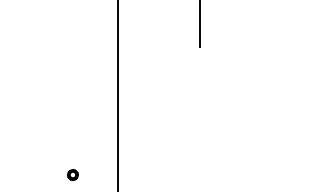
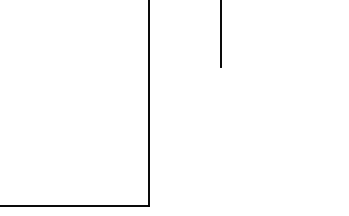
part: (72, 174) -> (109, 178), removed

